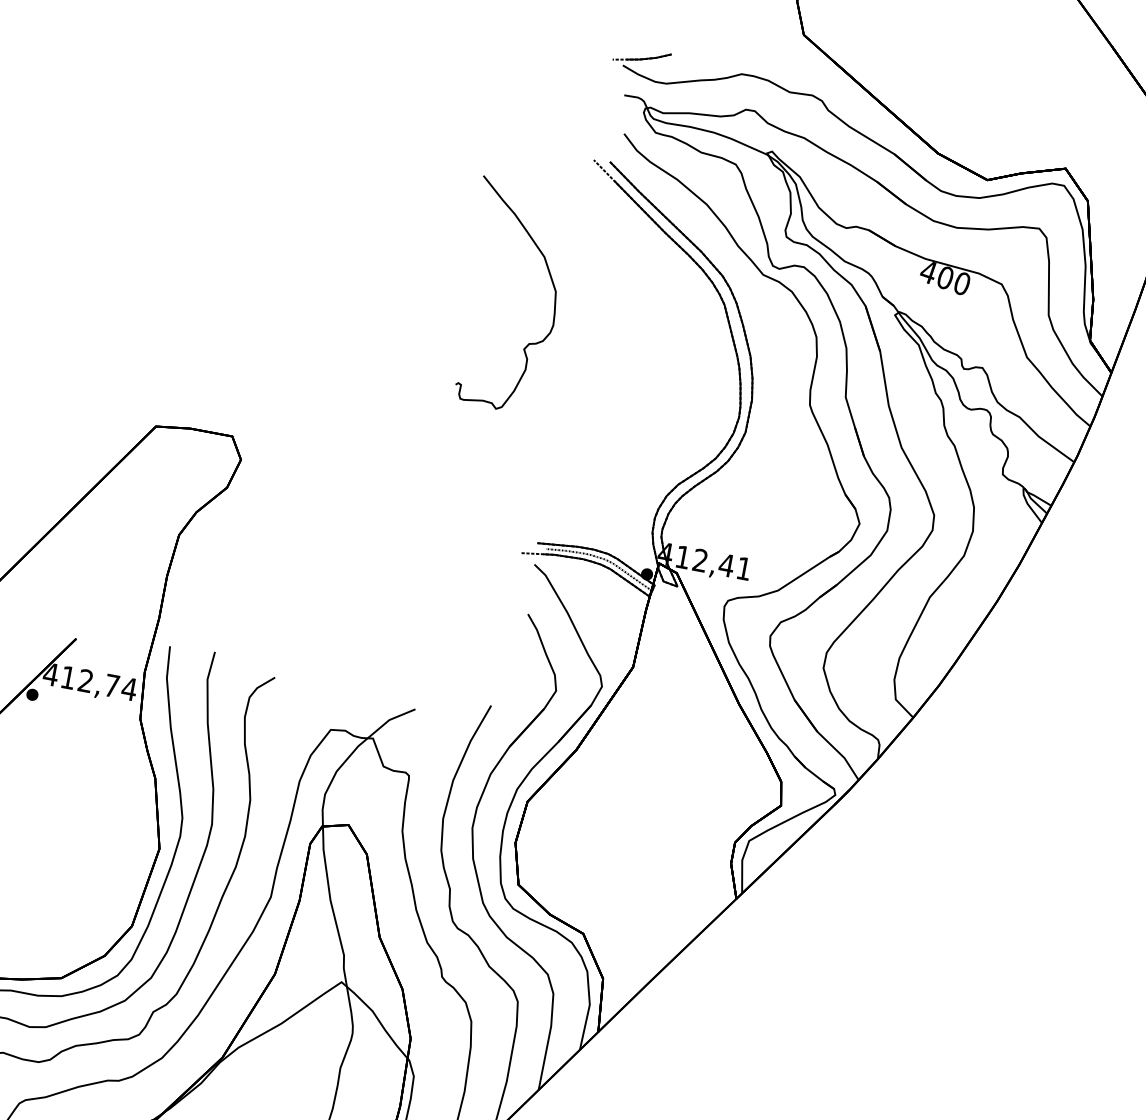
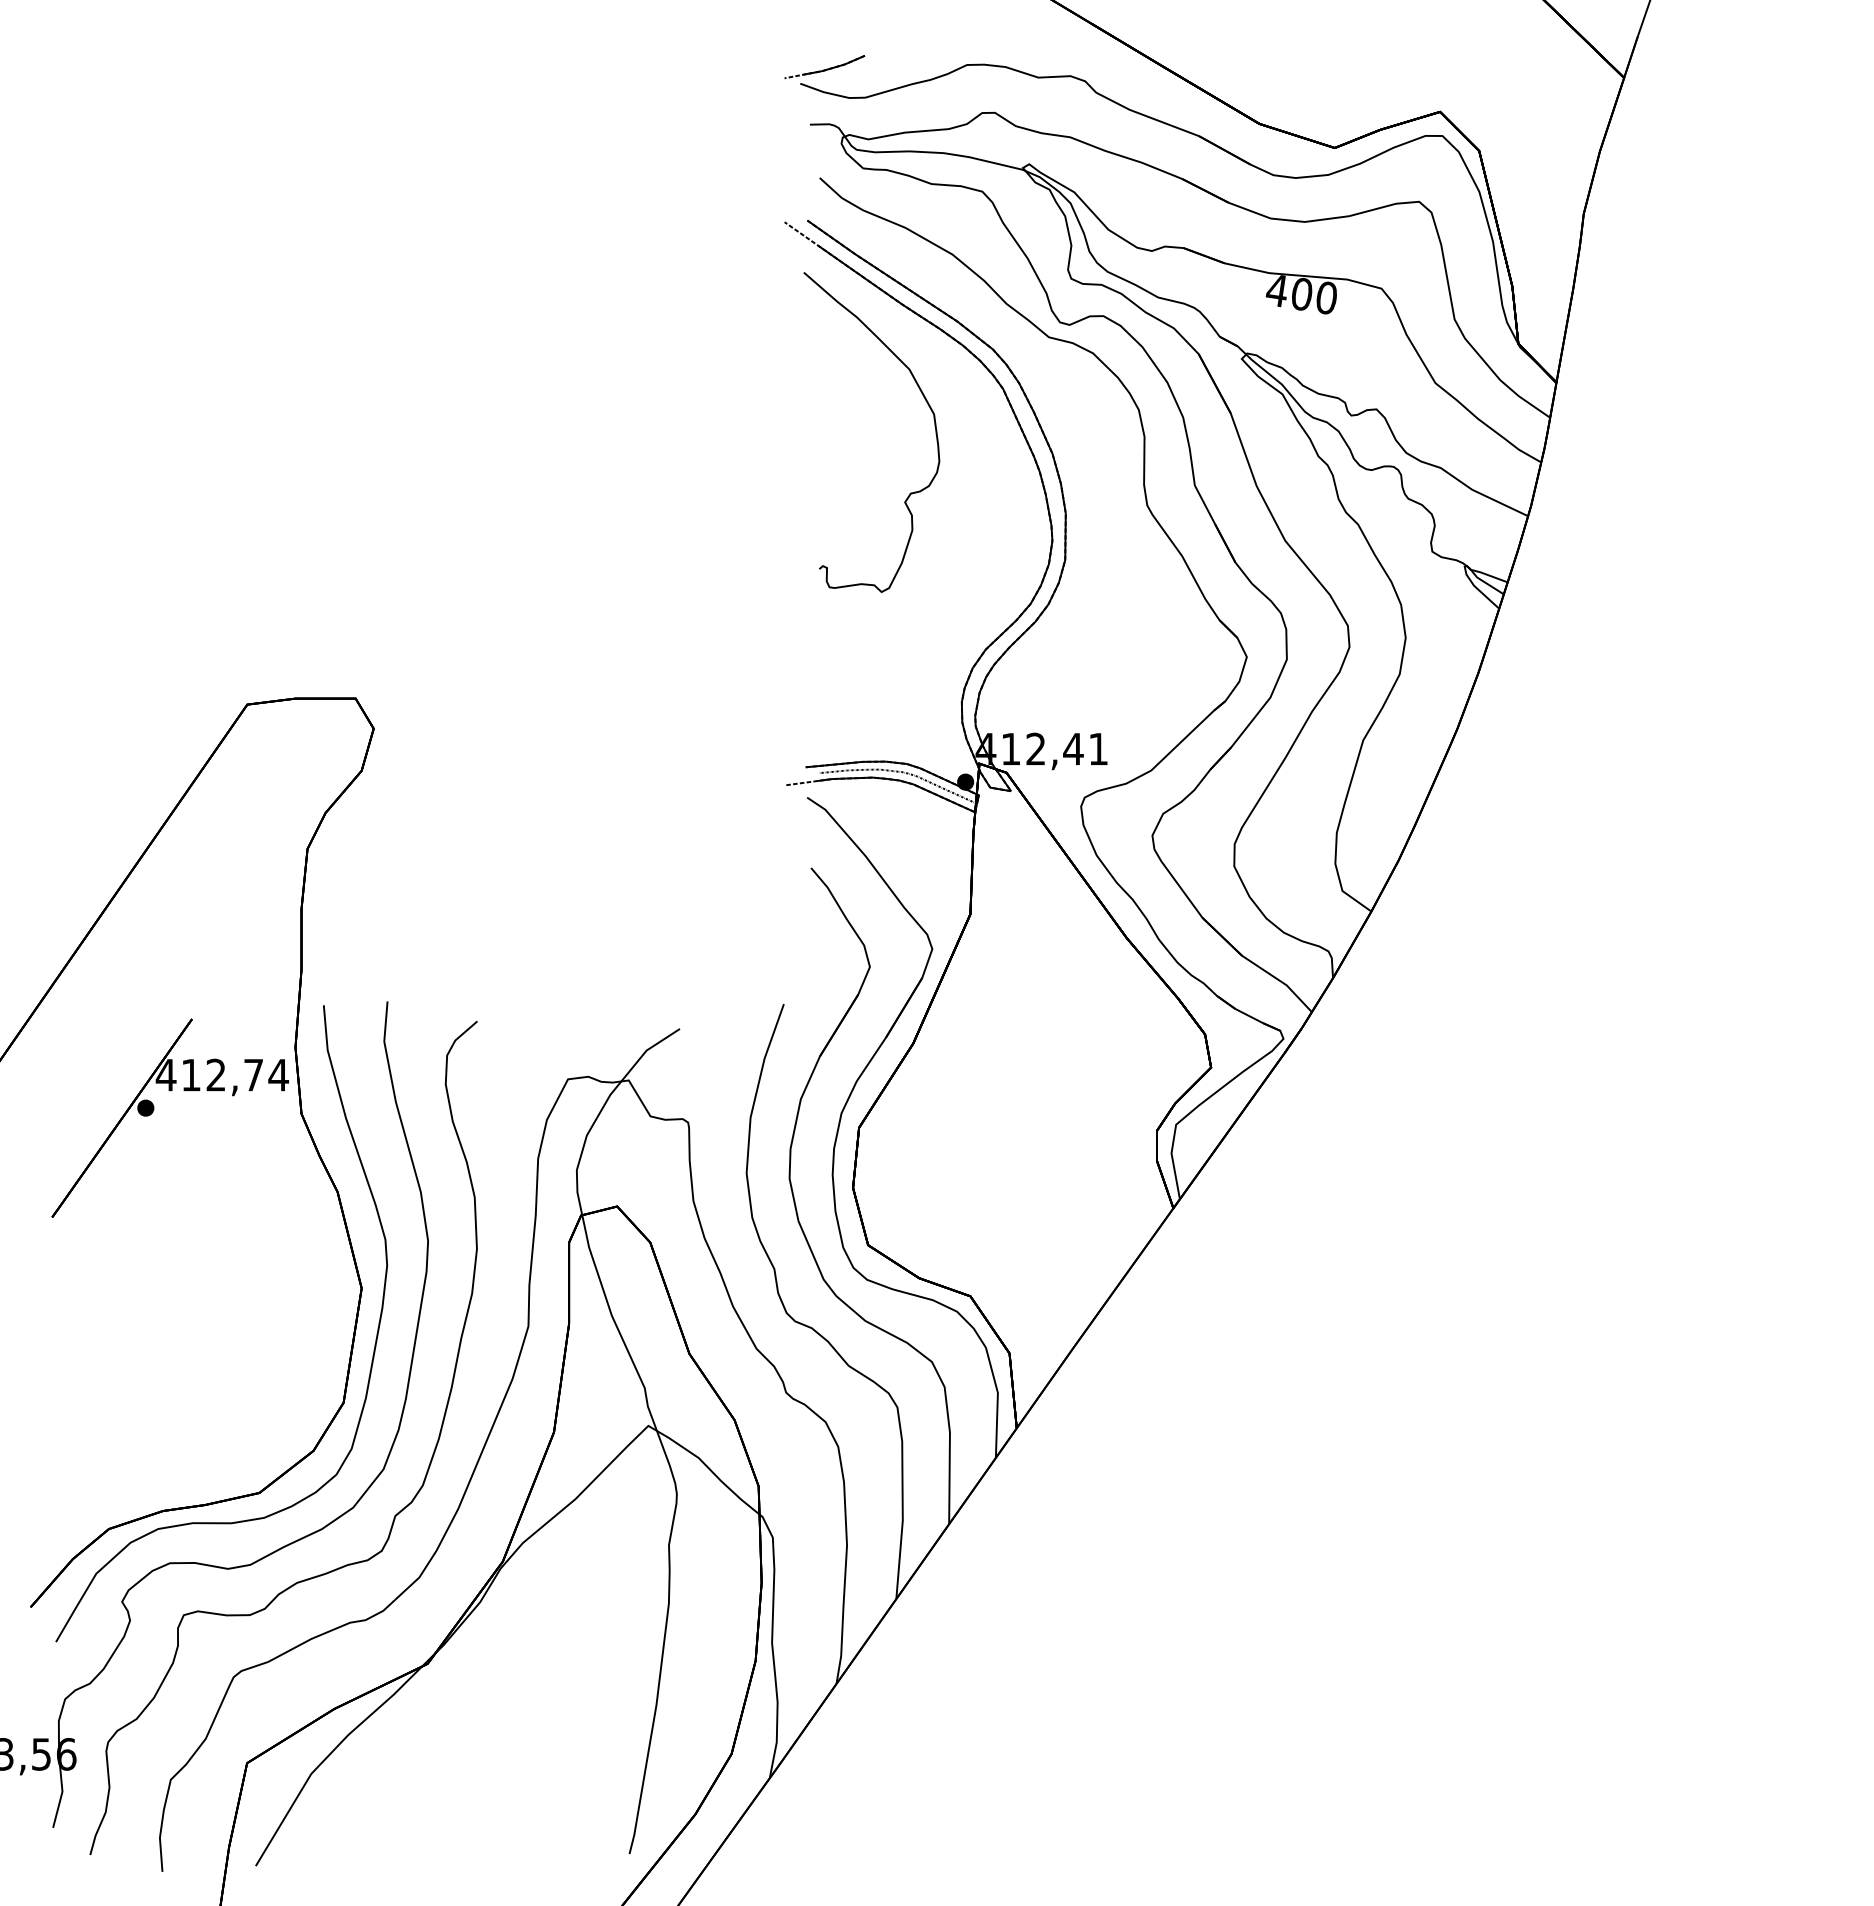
part: (551, 280) -> (924, 399), moved

